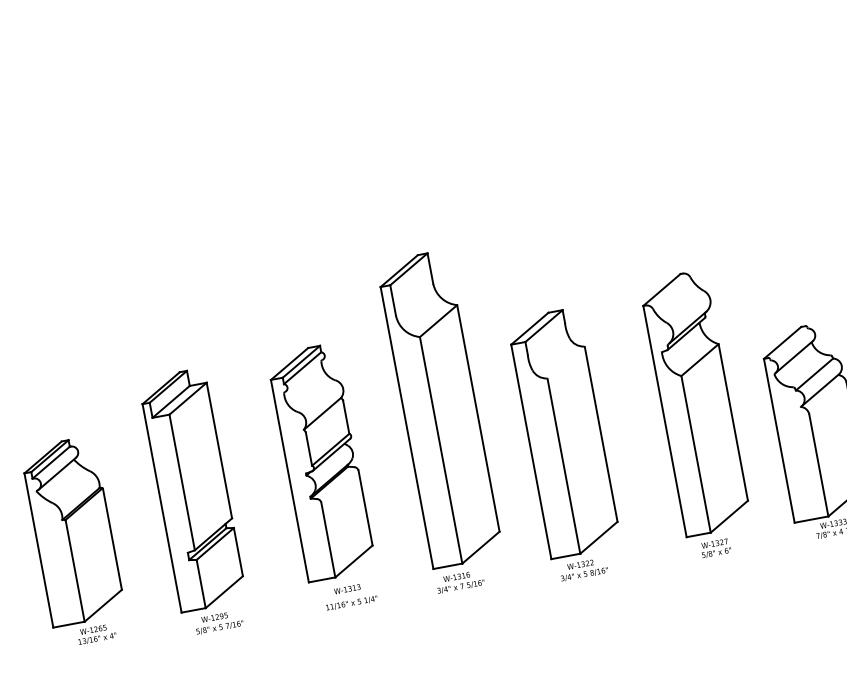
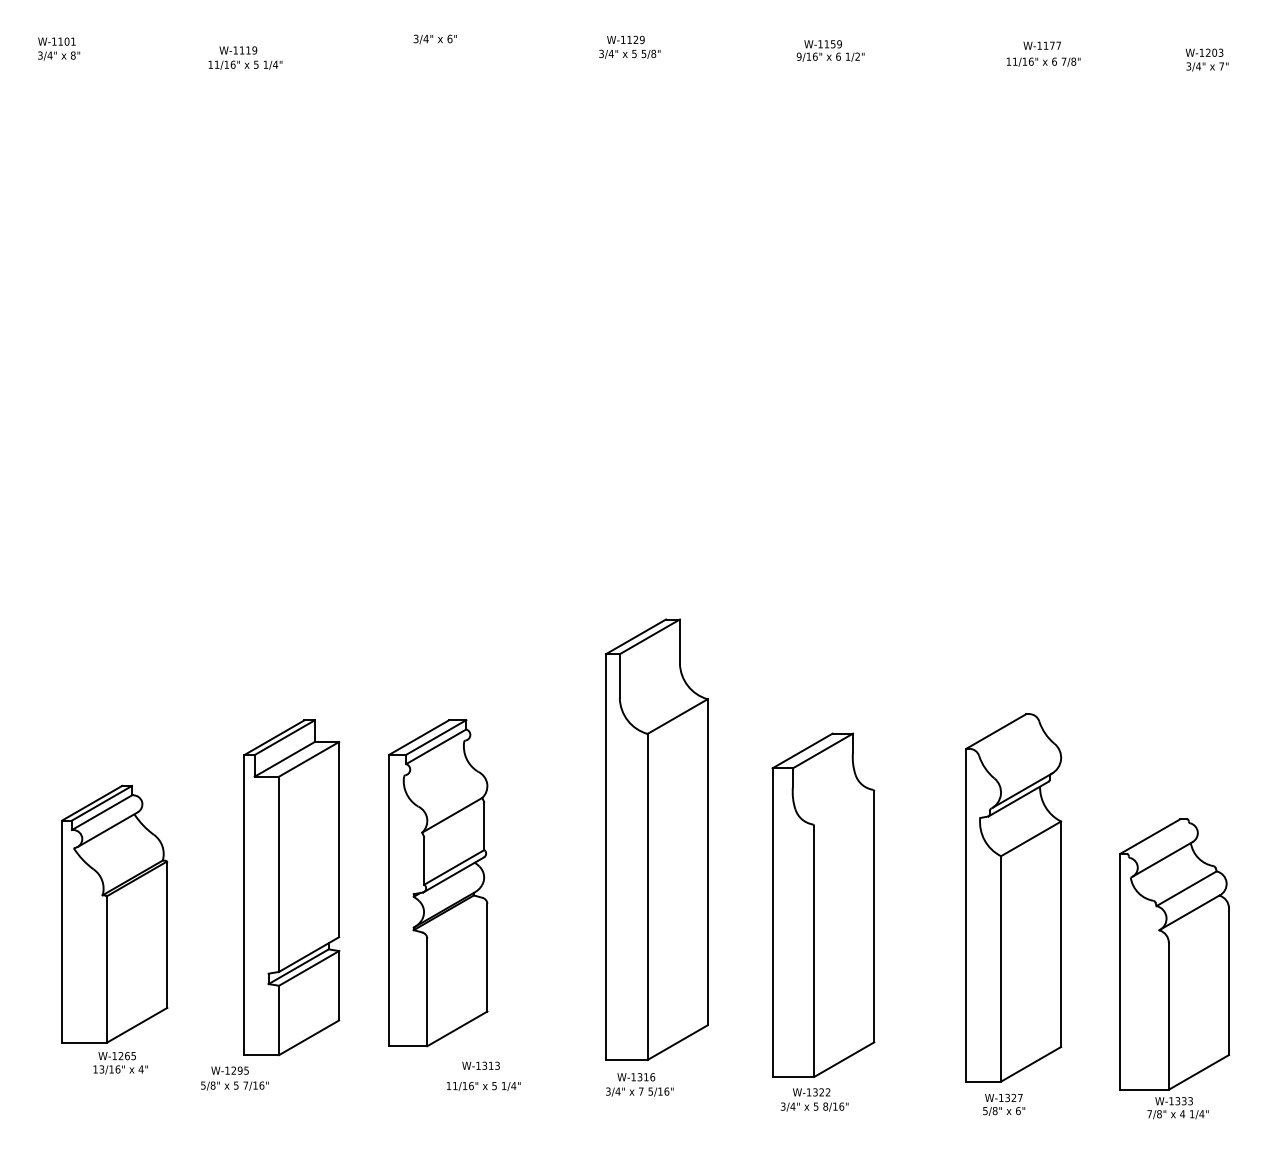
part: (321, 462) -> (438, 883), moved
text: (218, 622) -> (234, 1078), moved

